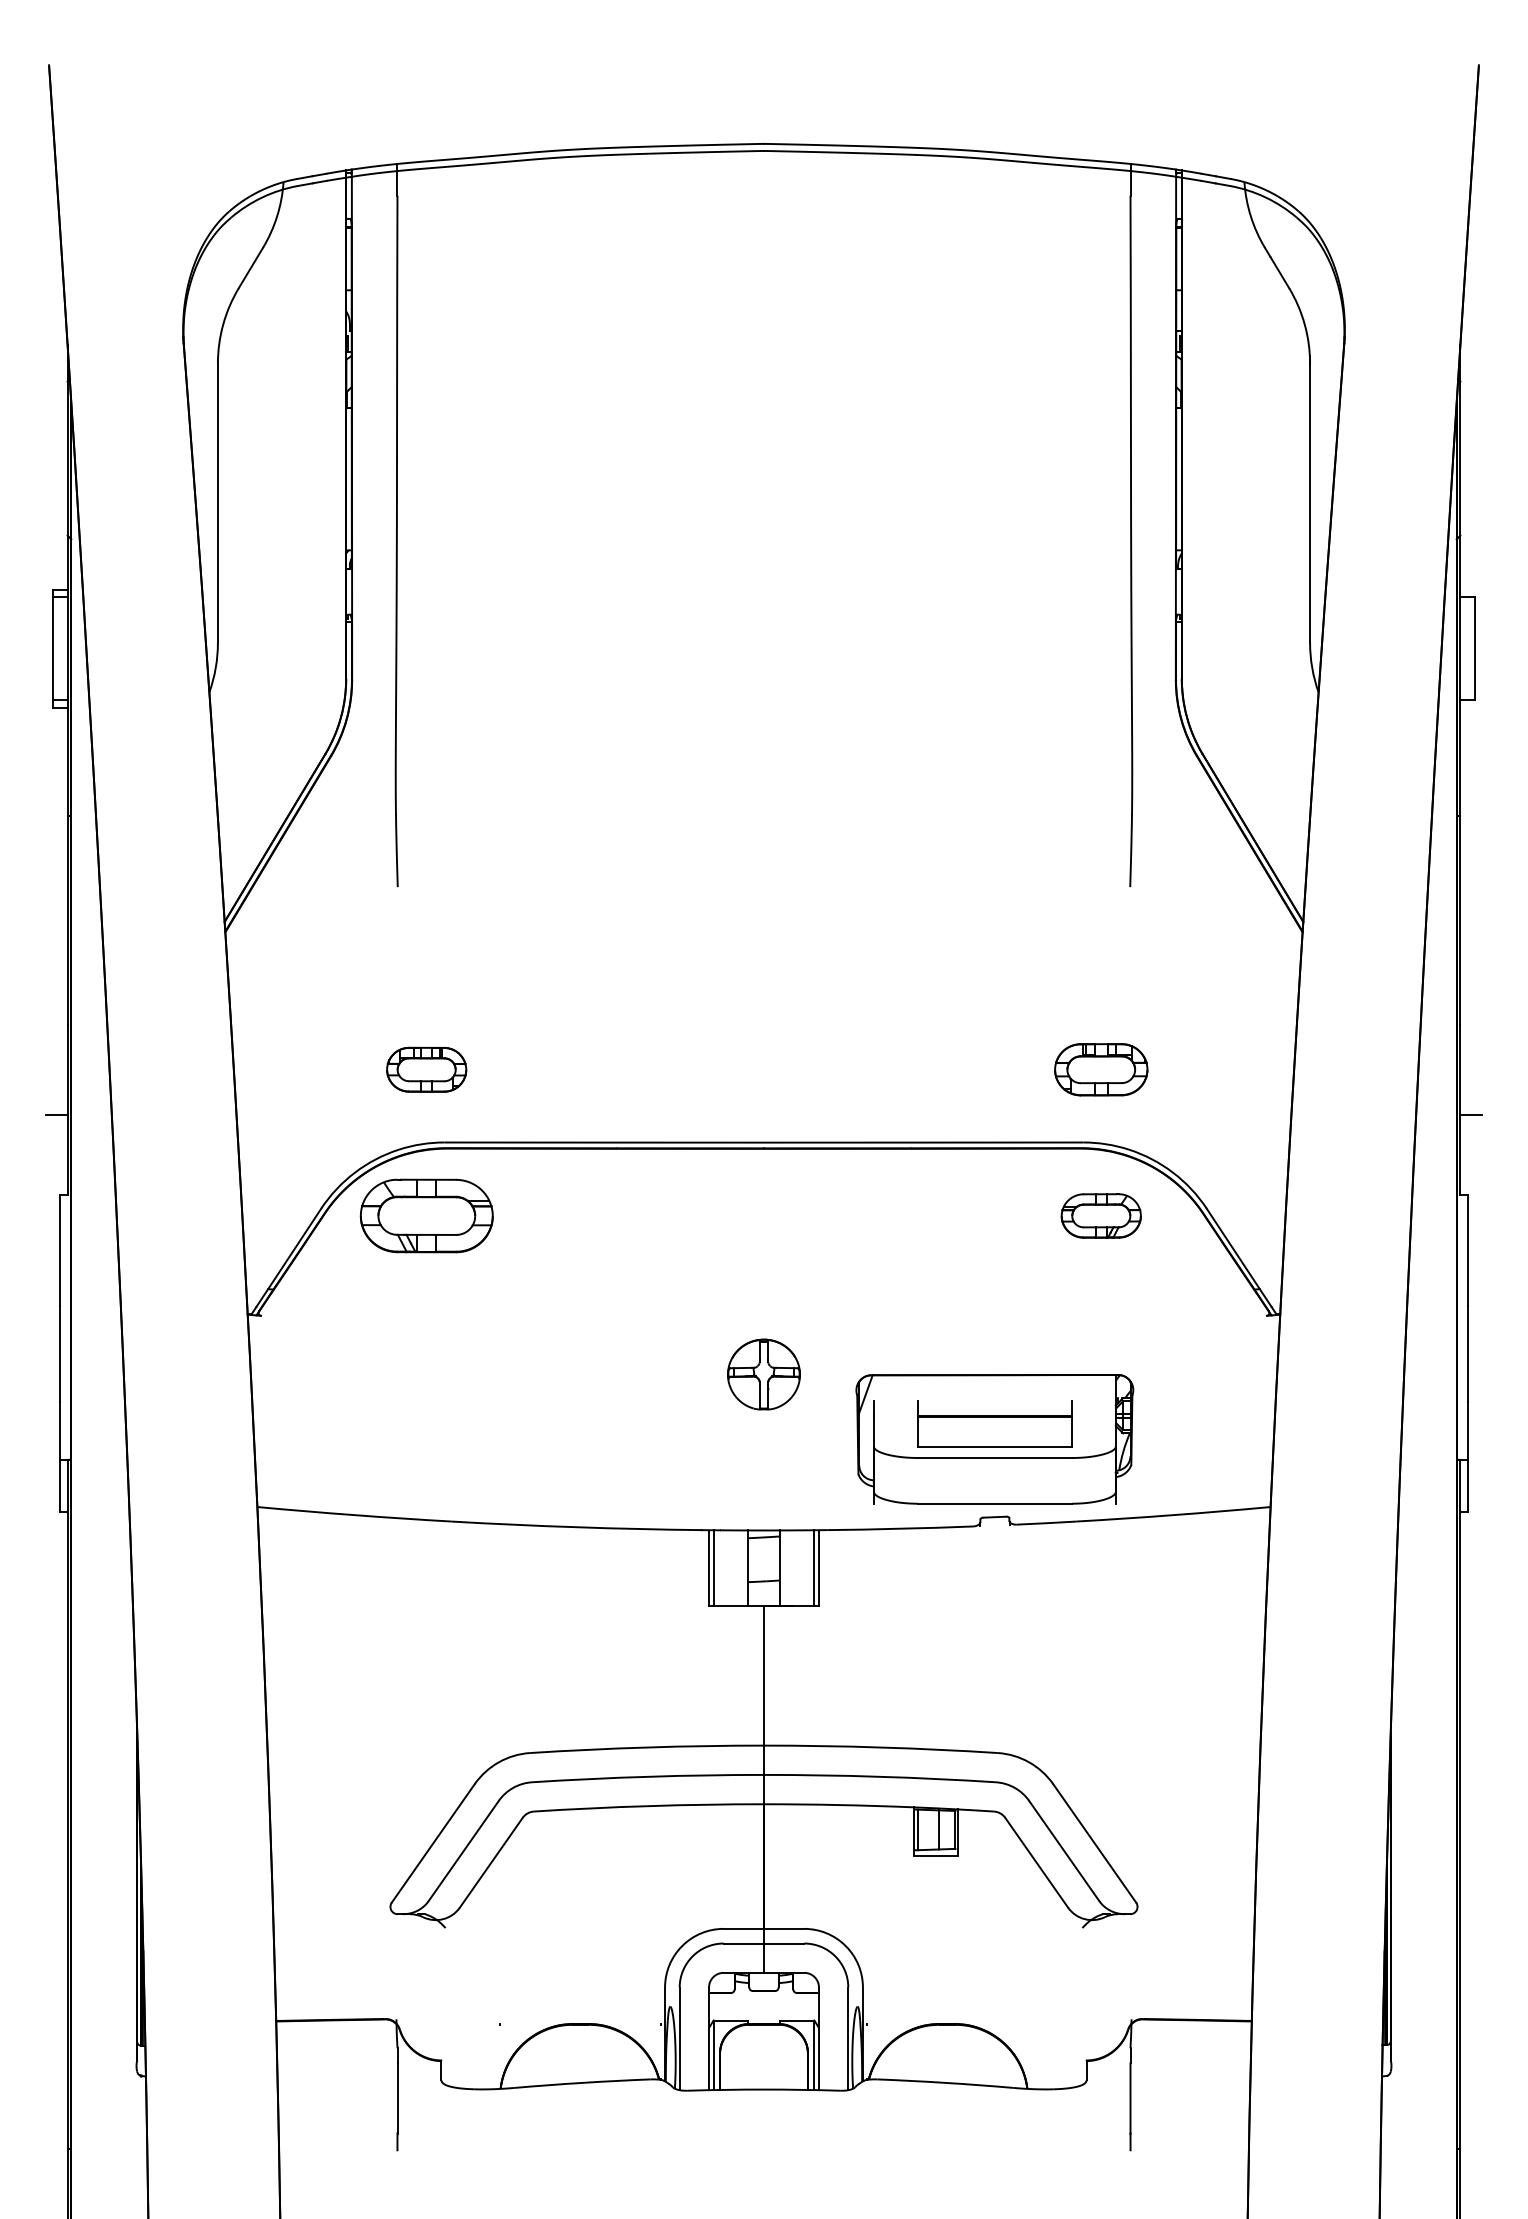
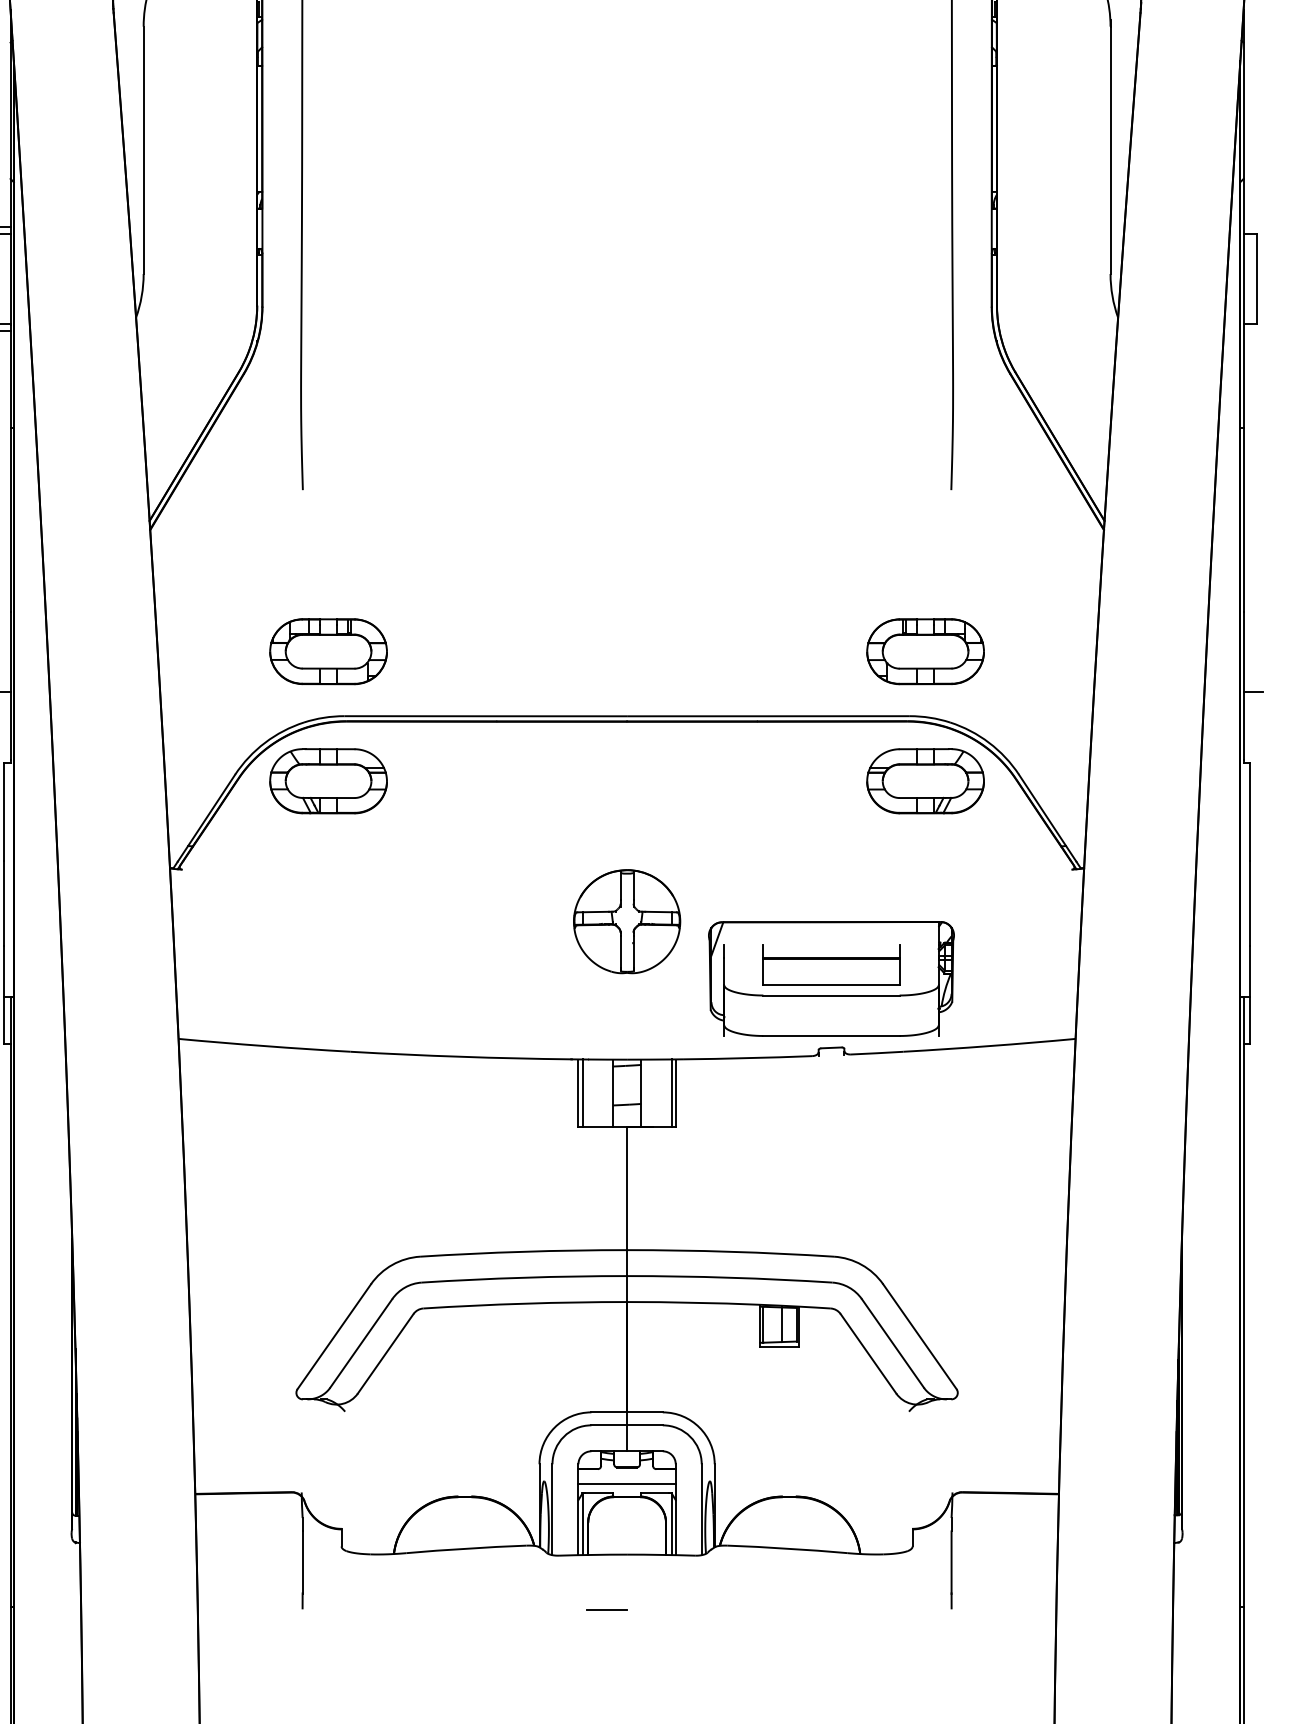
part: (426, 1069) -> (328, 651), size x1.67
part: (1101, 1069) -> (925, 651), size x1.43
part: (1101, 1215) -> (925, 780), size x1.67
part: (763, 1374) -> (626, 921), size x1.67
line: (763, 2009) -> (626, 1483), added
line: (741, 2152) -> (607, 1610), added

